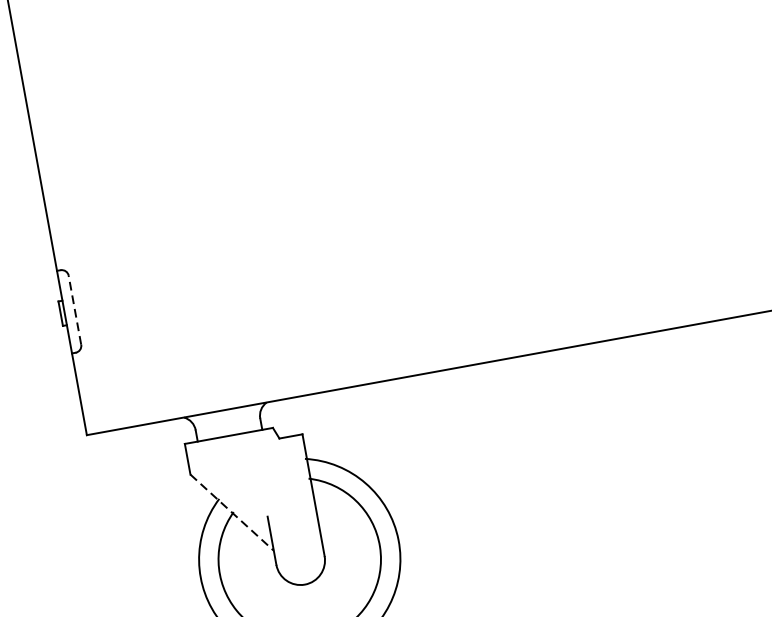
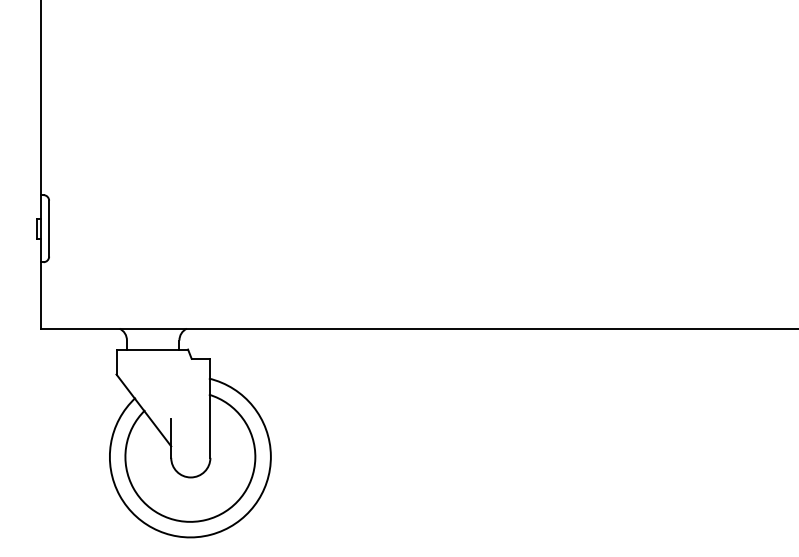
line: (75, 309) -> (49, 228), dashed -> solid
line: (232, 512) -> (144, 410), dashed -> solid

